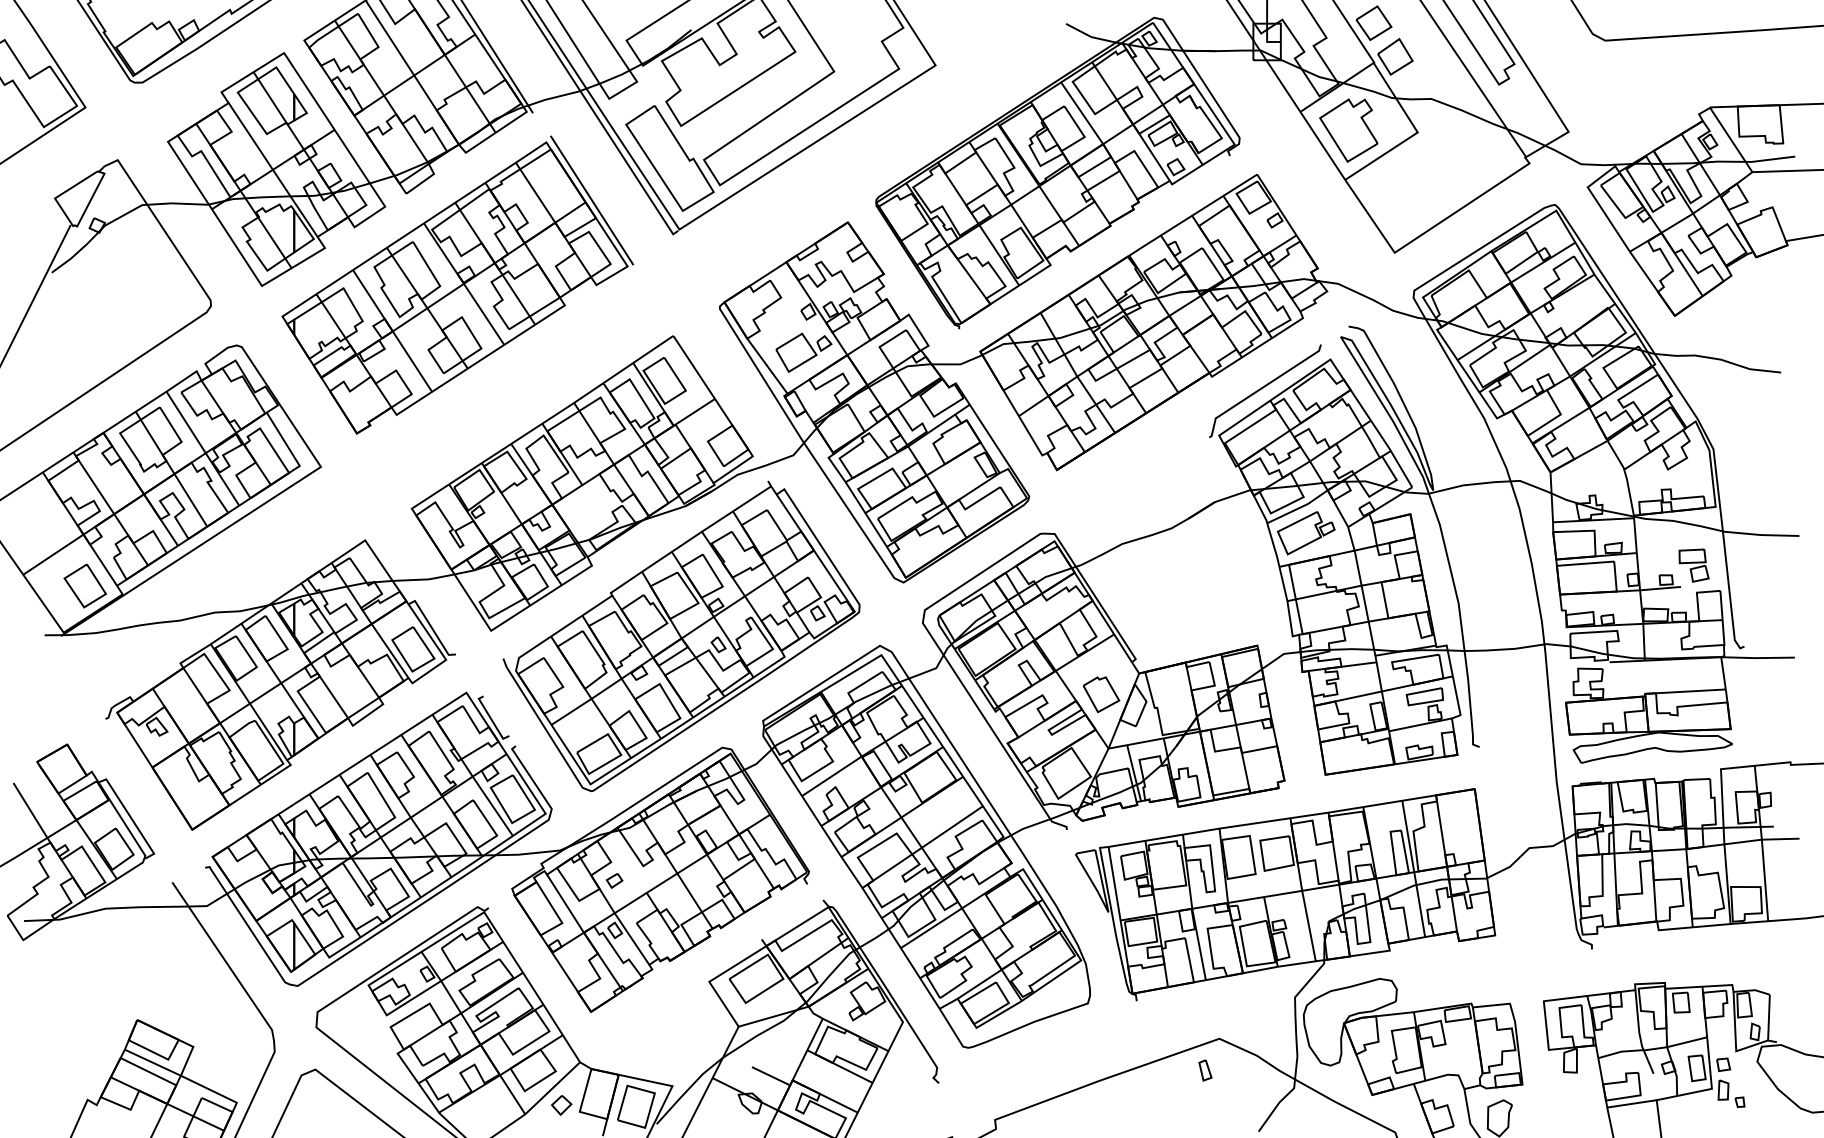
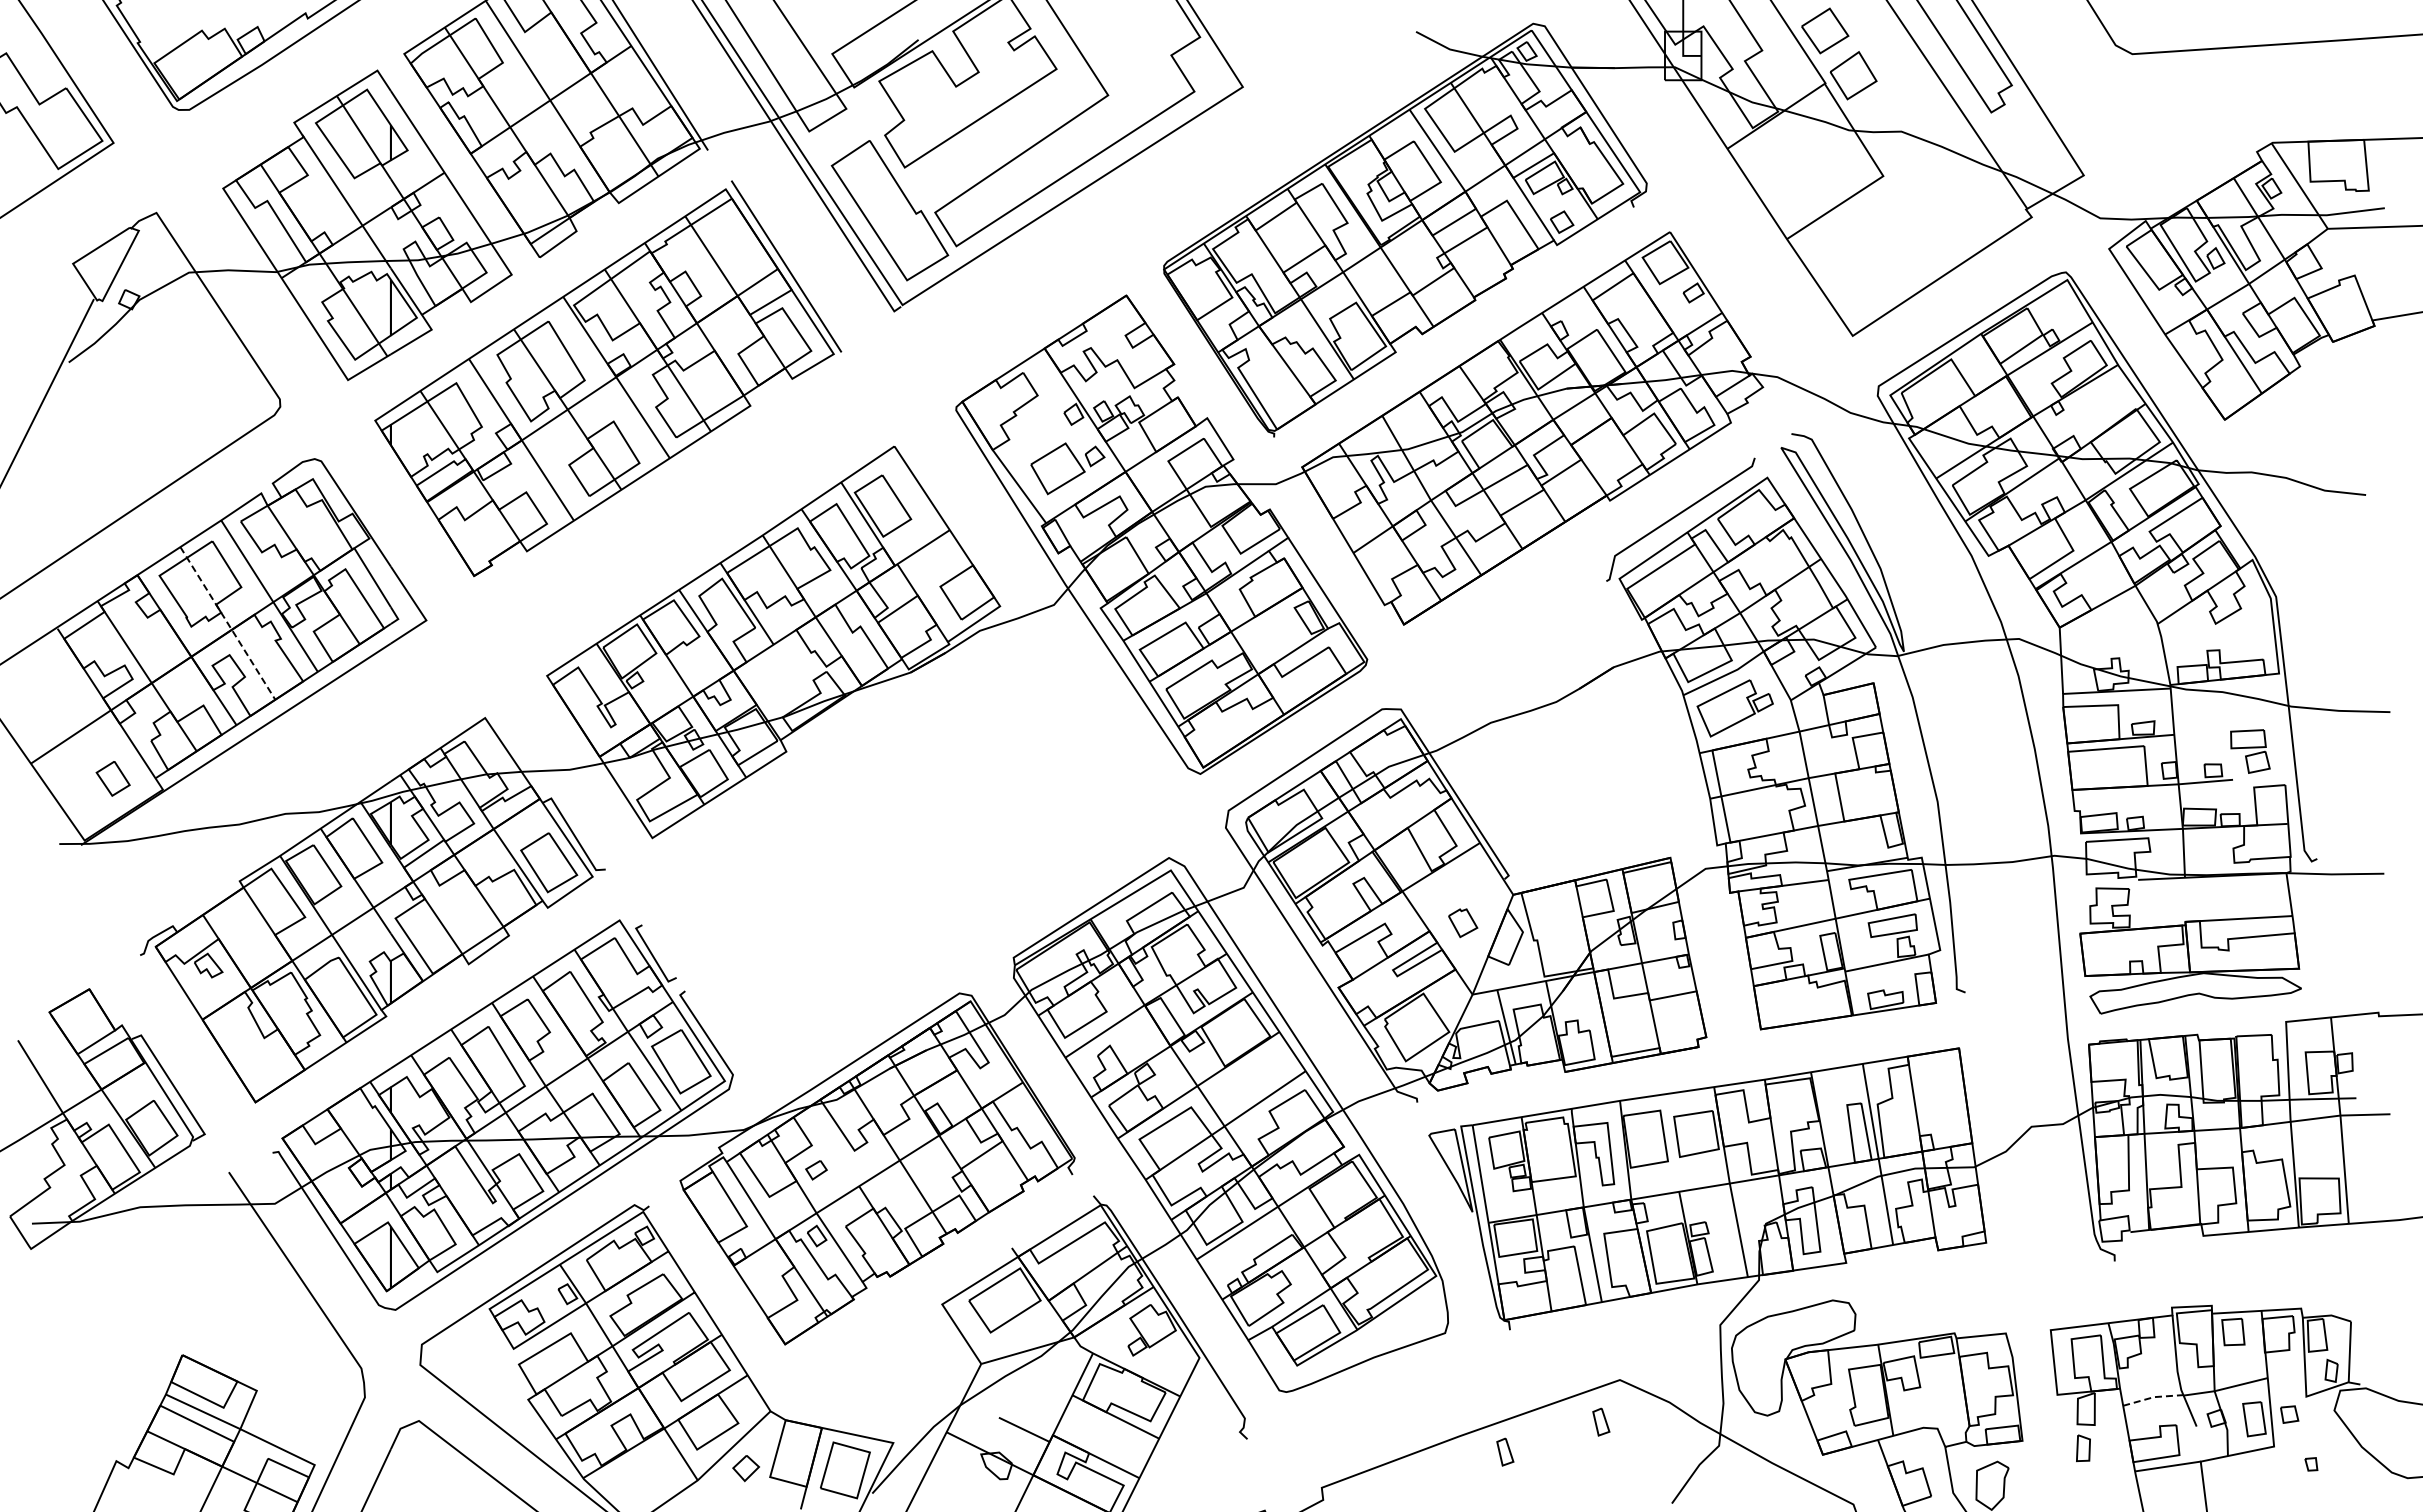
part: (1348, 130) -> (1791, 173), removed
line: (171, 469) -> (227, 623), solid -> dashed
part: (84, 585) -> (112, 778), size x0.6
part: (681, 636) -> (905, 845), removed
part: (1100, 695) -> (1462, 923), size x0.6
line: (1621, 1051) -> (2153, 1397), solid -> dashed
part: (1723, 1090) -> (2083, 1448), moved
part: (1133, 1092) -> (1505, 1451), added

